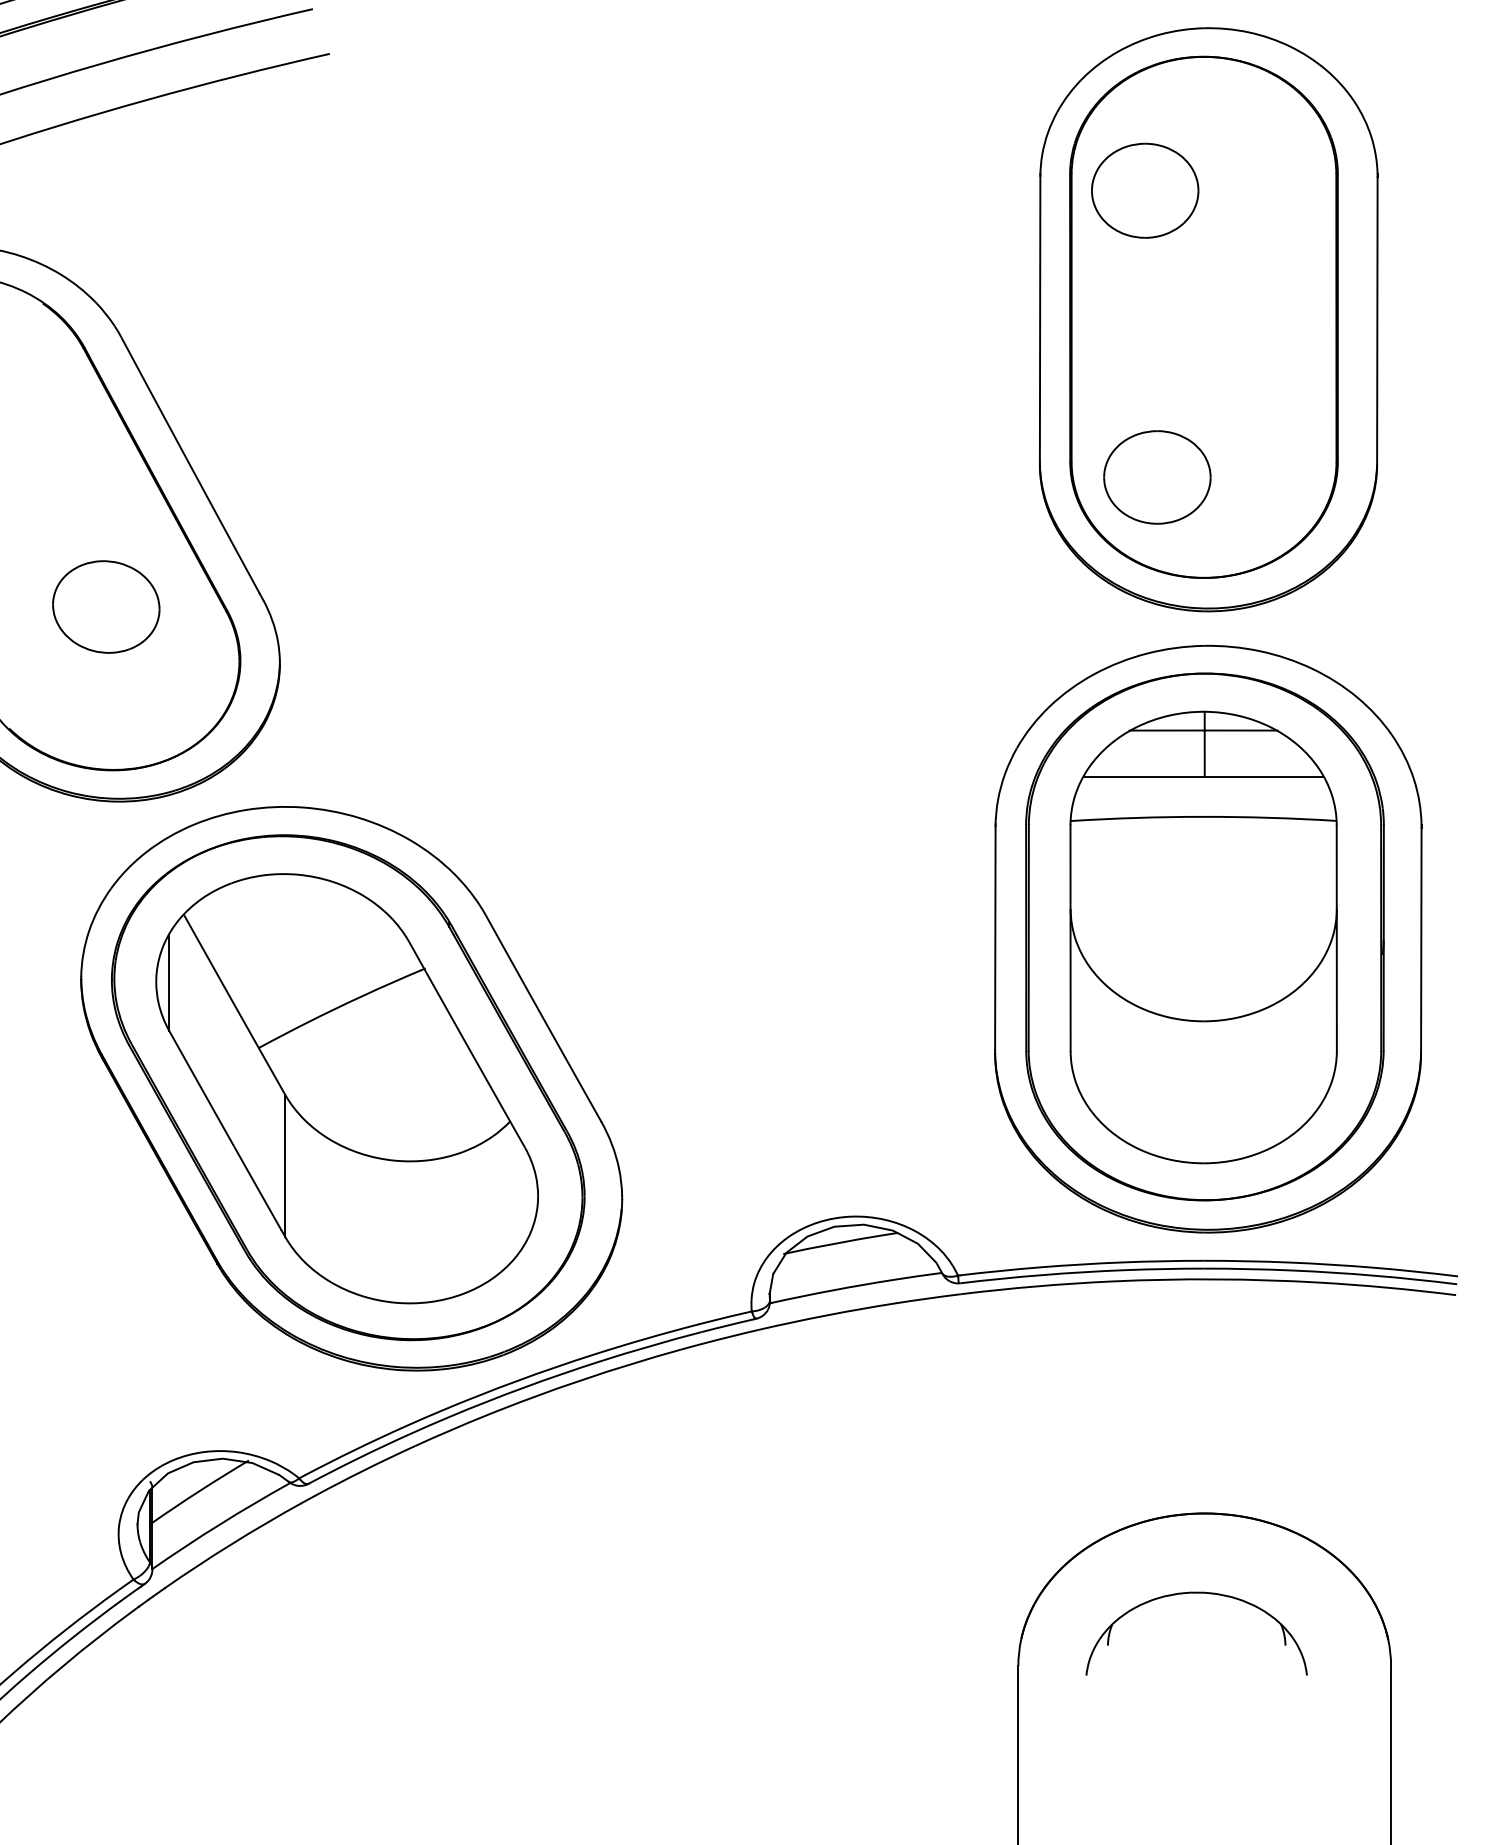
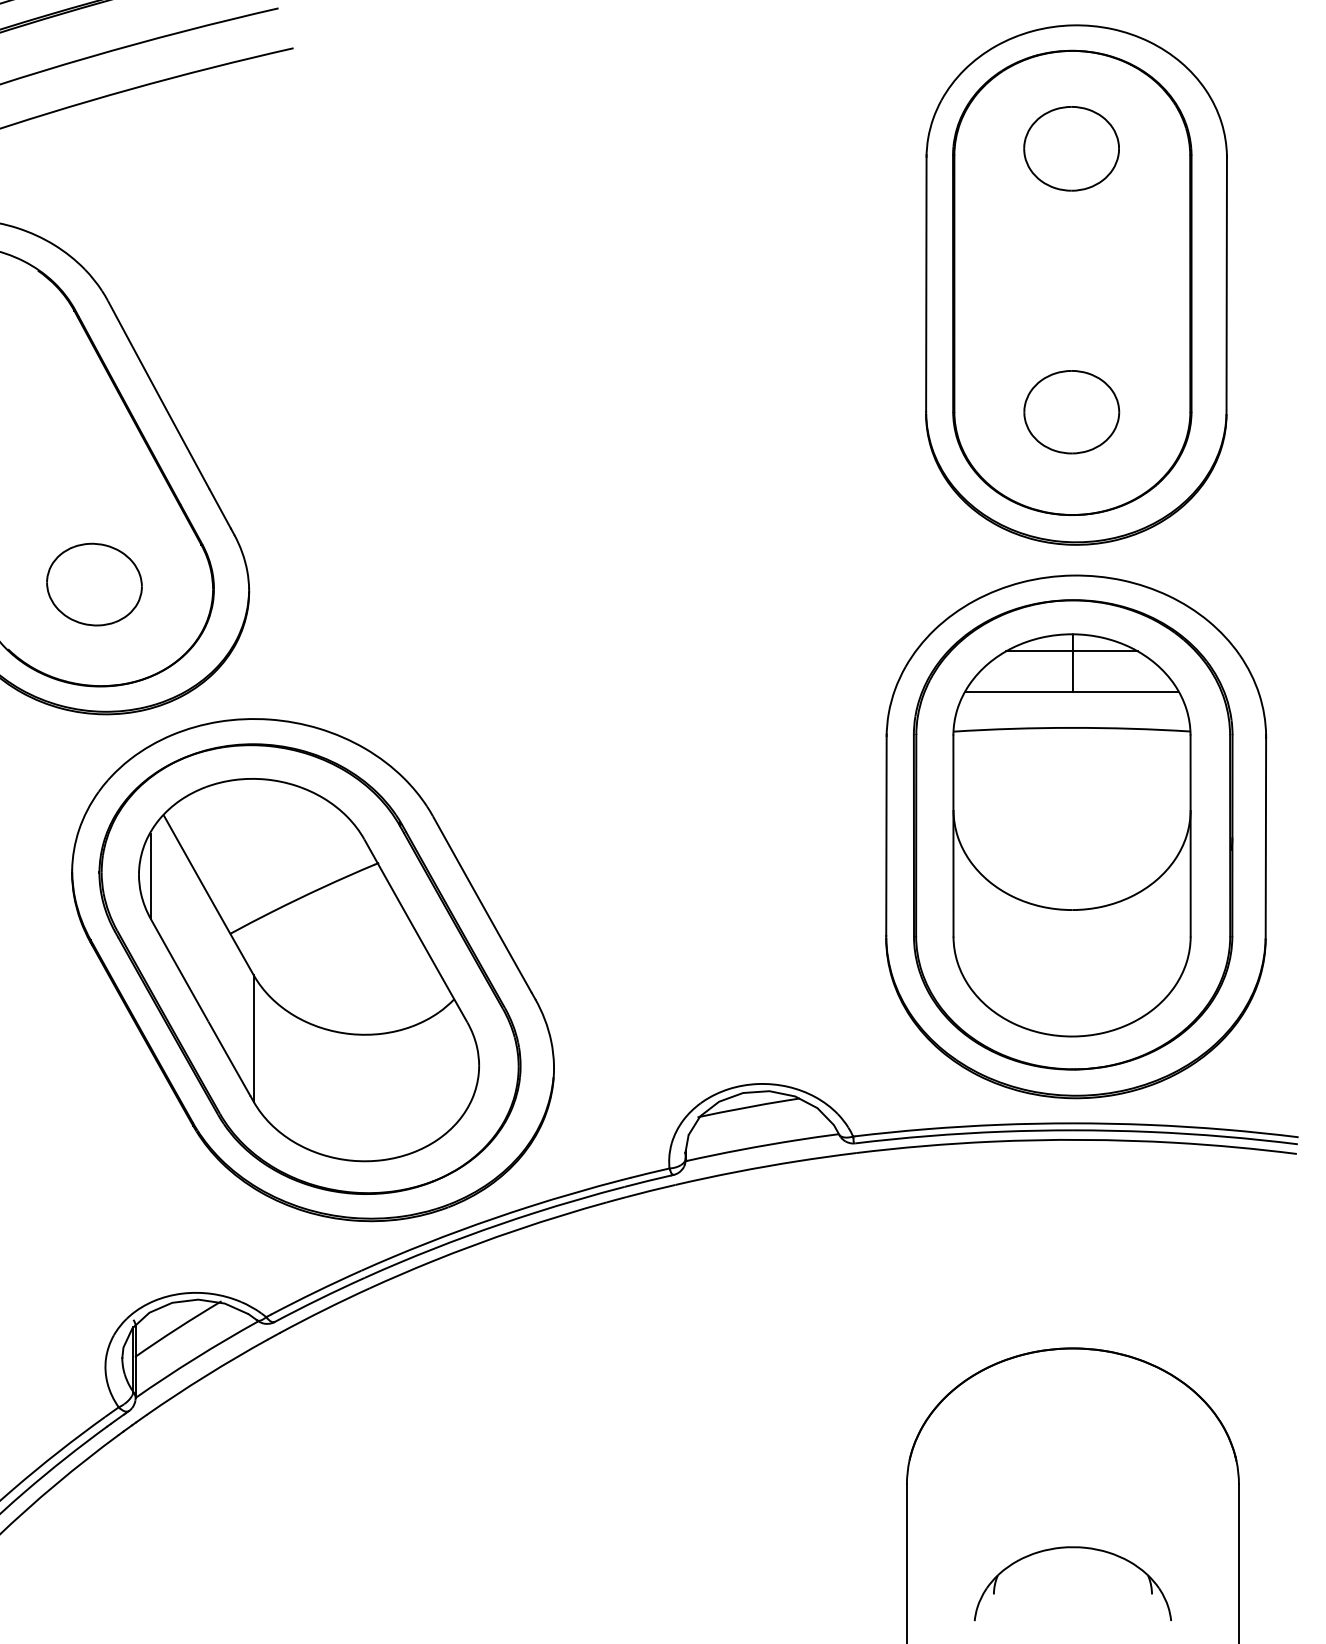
part: (1145, 190) -> (1071, 148), moved
part: (1157, 477) -> (1071, 412), moved
part: (106, 606) -> (94, 584), moved
part: (1196, 1593) -> (1072, 1548), moved

